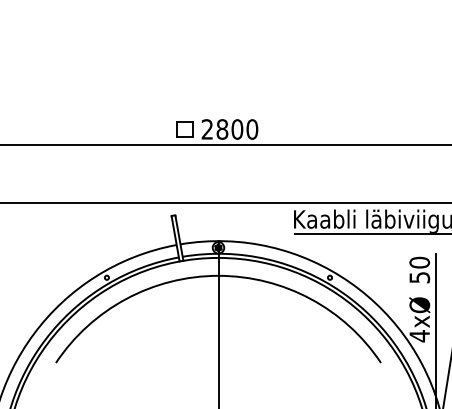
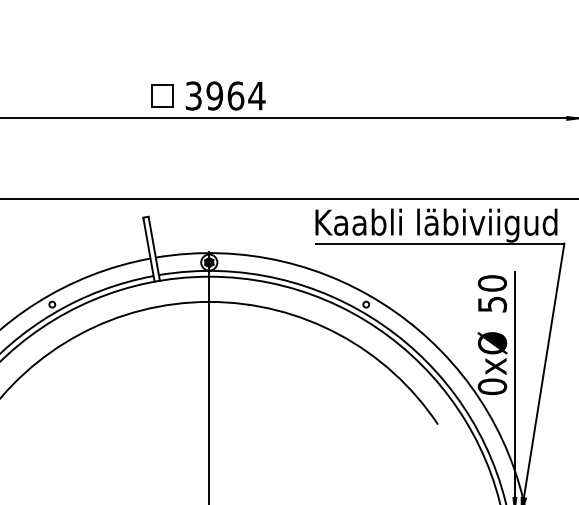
text: (229, 129) -> (224, 96), 2800 -> 3964
text: (419, 336) -> (492, 387), 4x -> 0x

